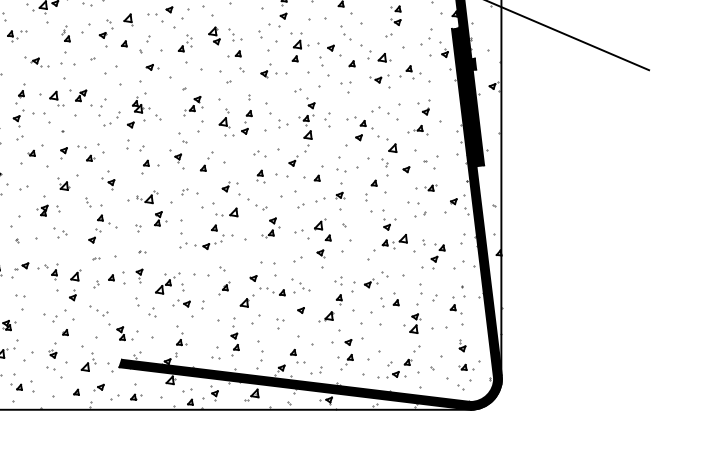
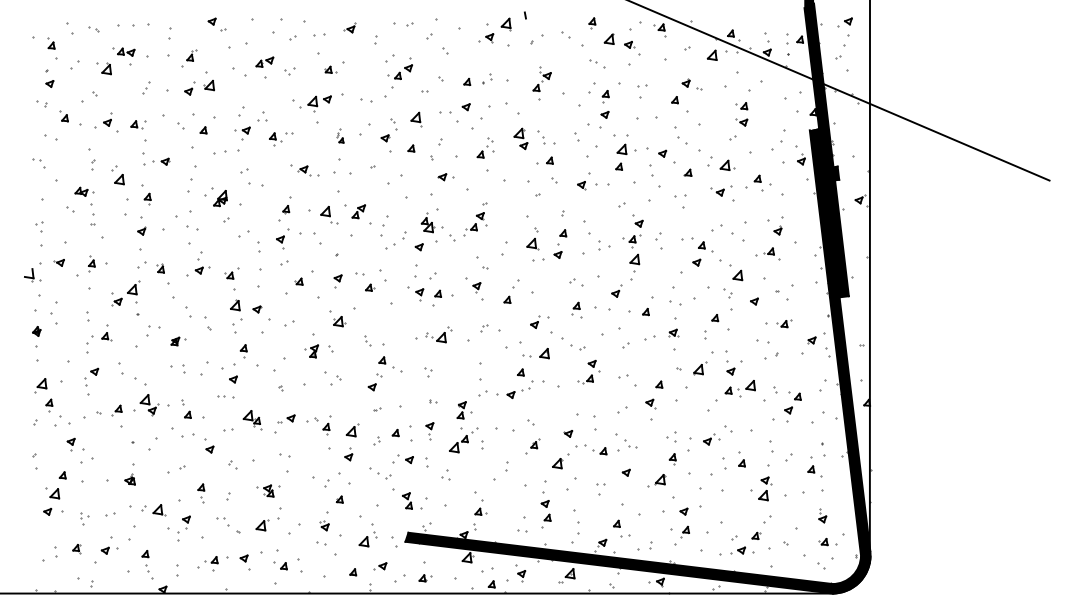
part: (65, 33) -> (339, 135), size x0.7
part: (193, 106) -> (475, 224), moved
part: (107, 183) -> (415, 293), moved
part: (160, 218) -> (464, 410), moved
part: (320, 224) -> (700, 368), moved
part: (181, 303) -> (402, 459), moved

